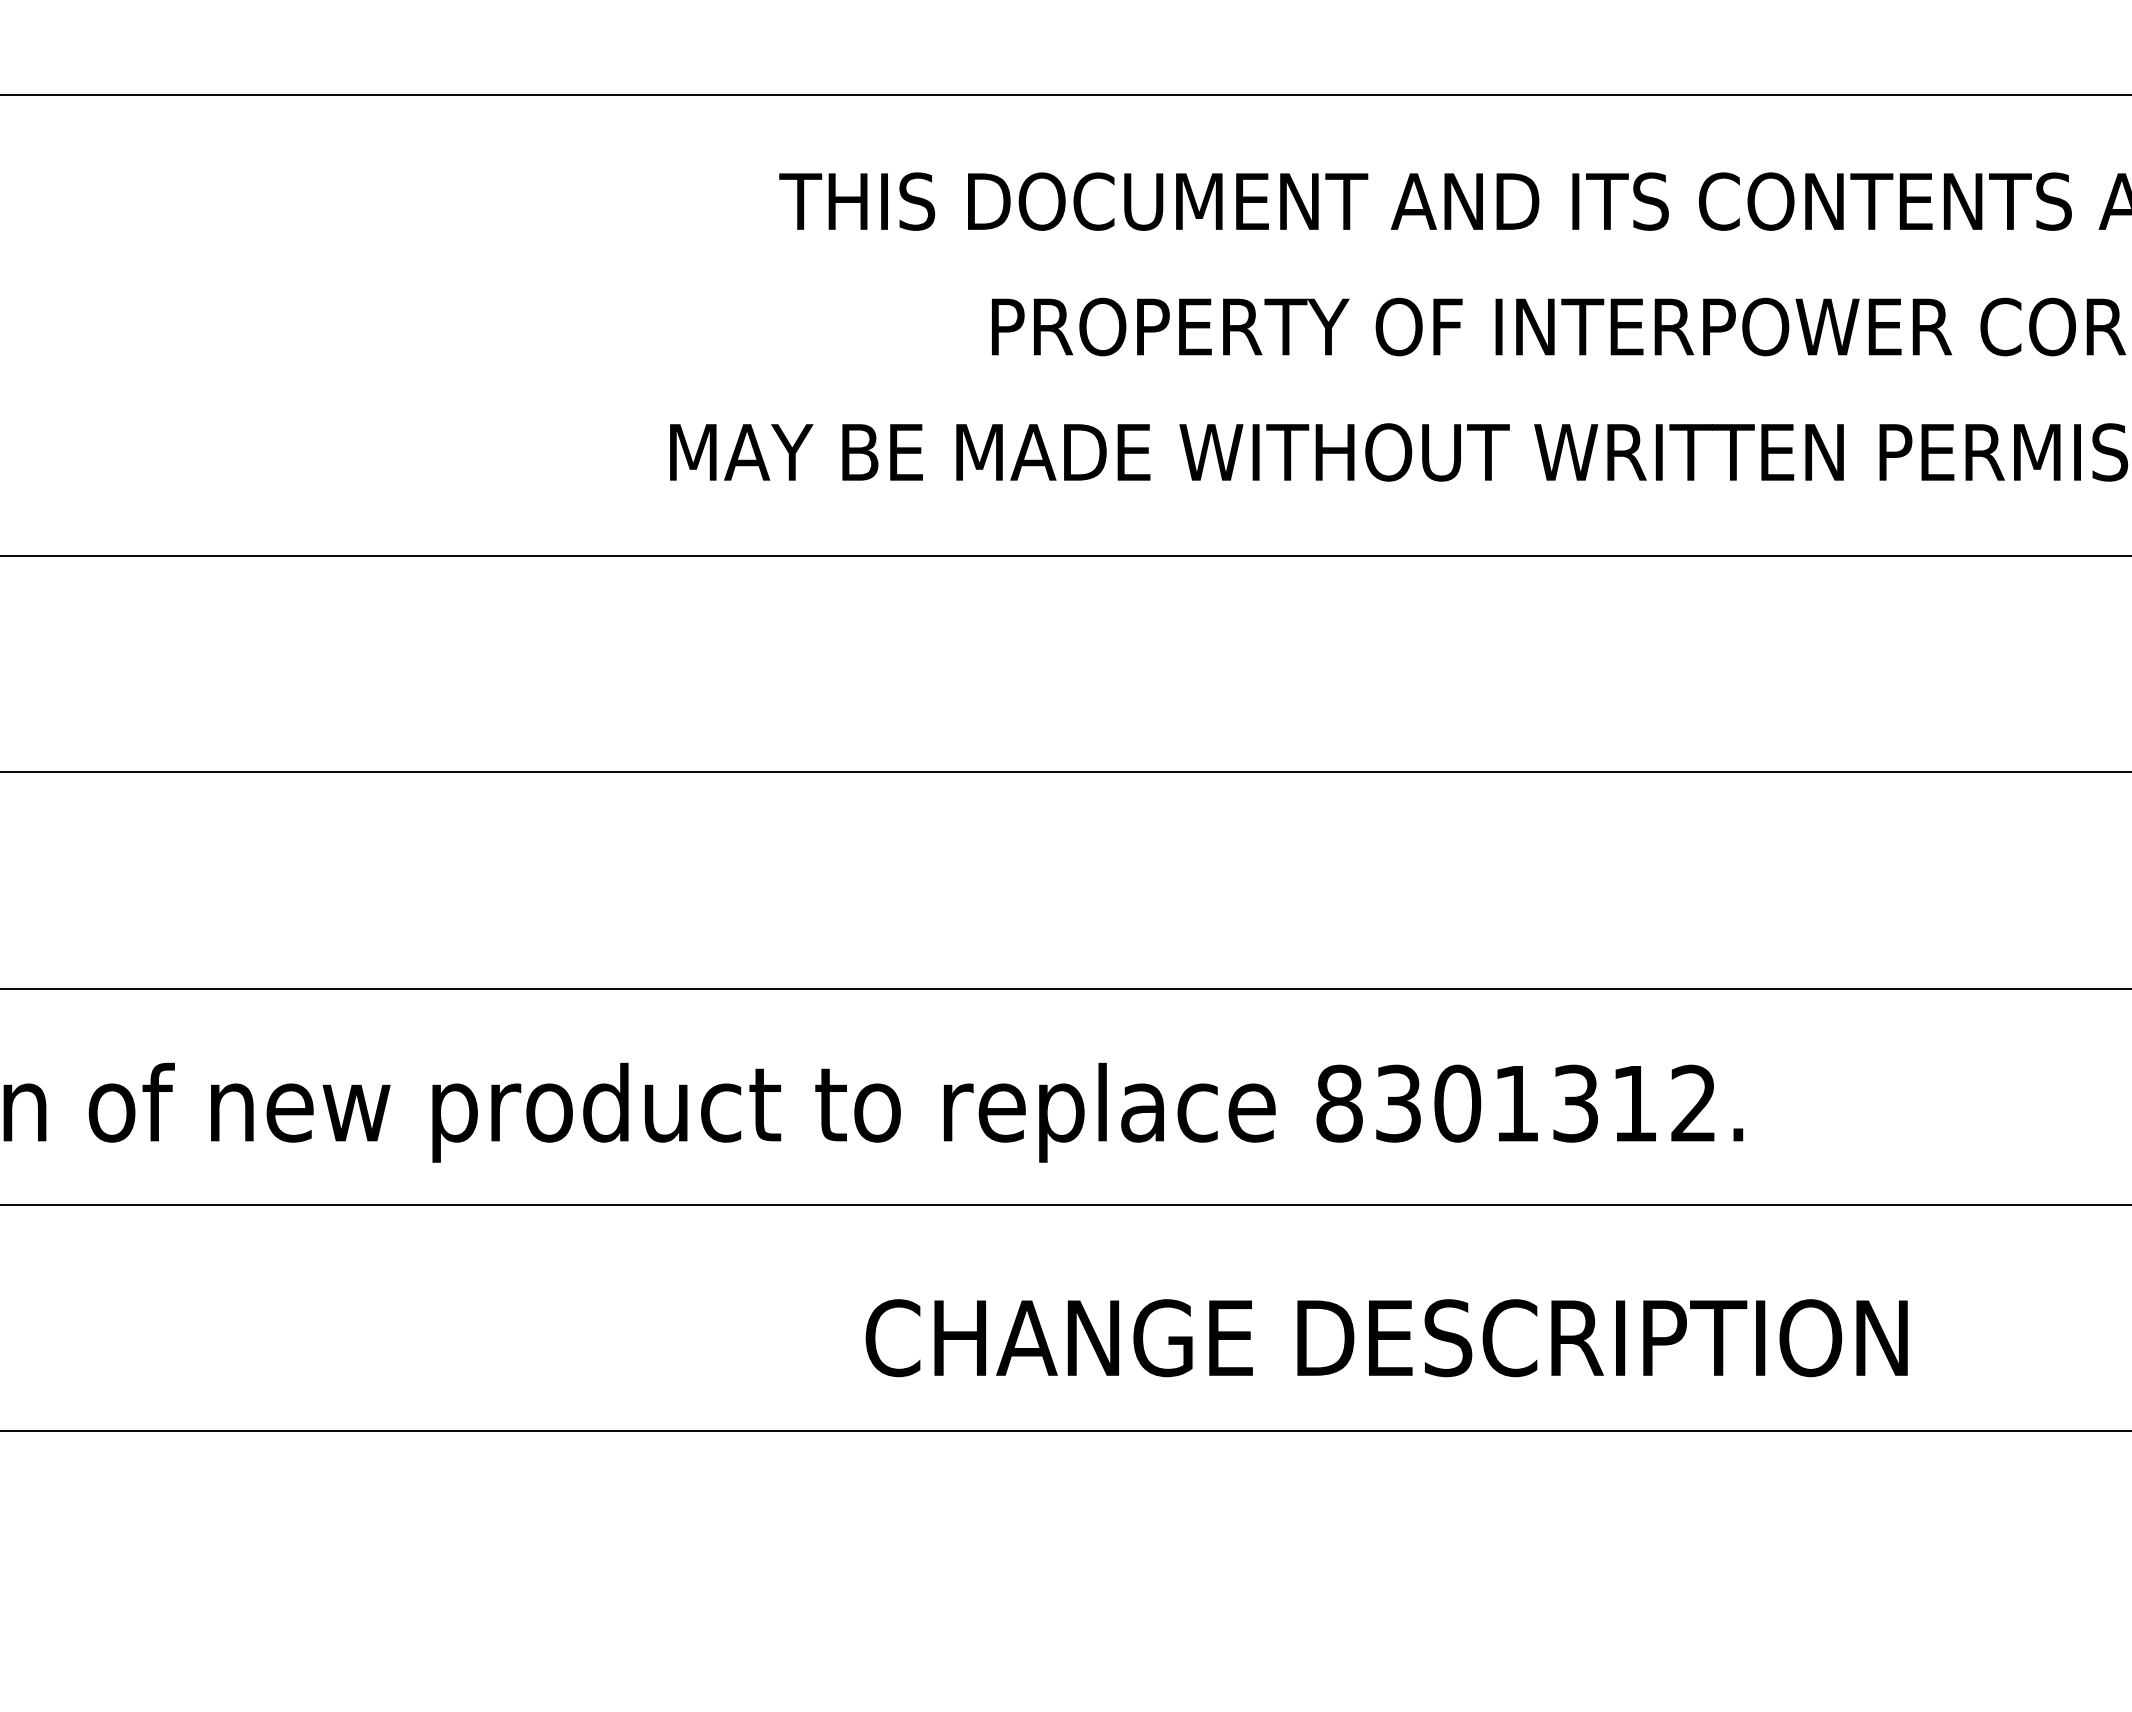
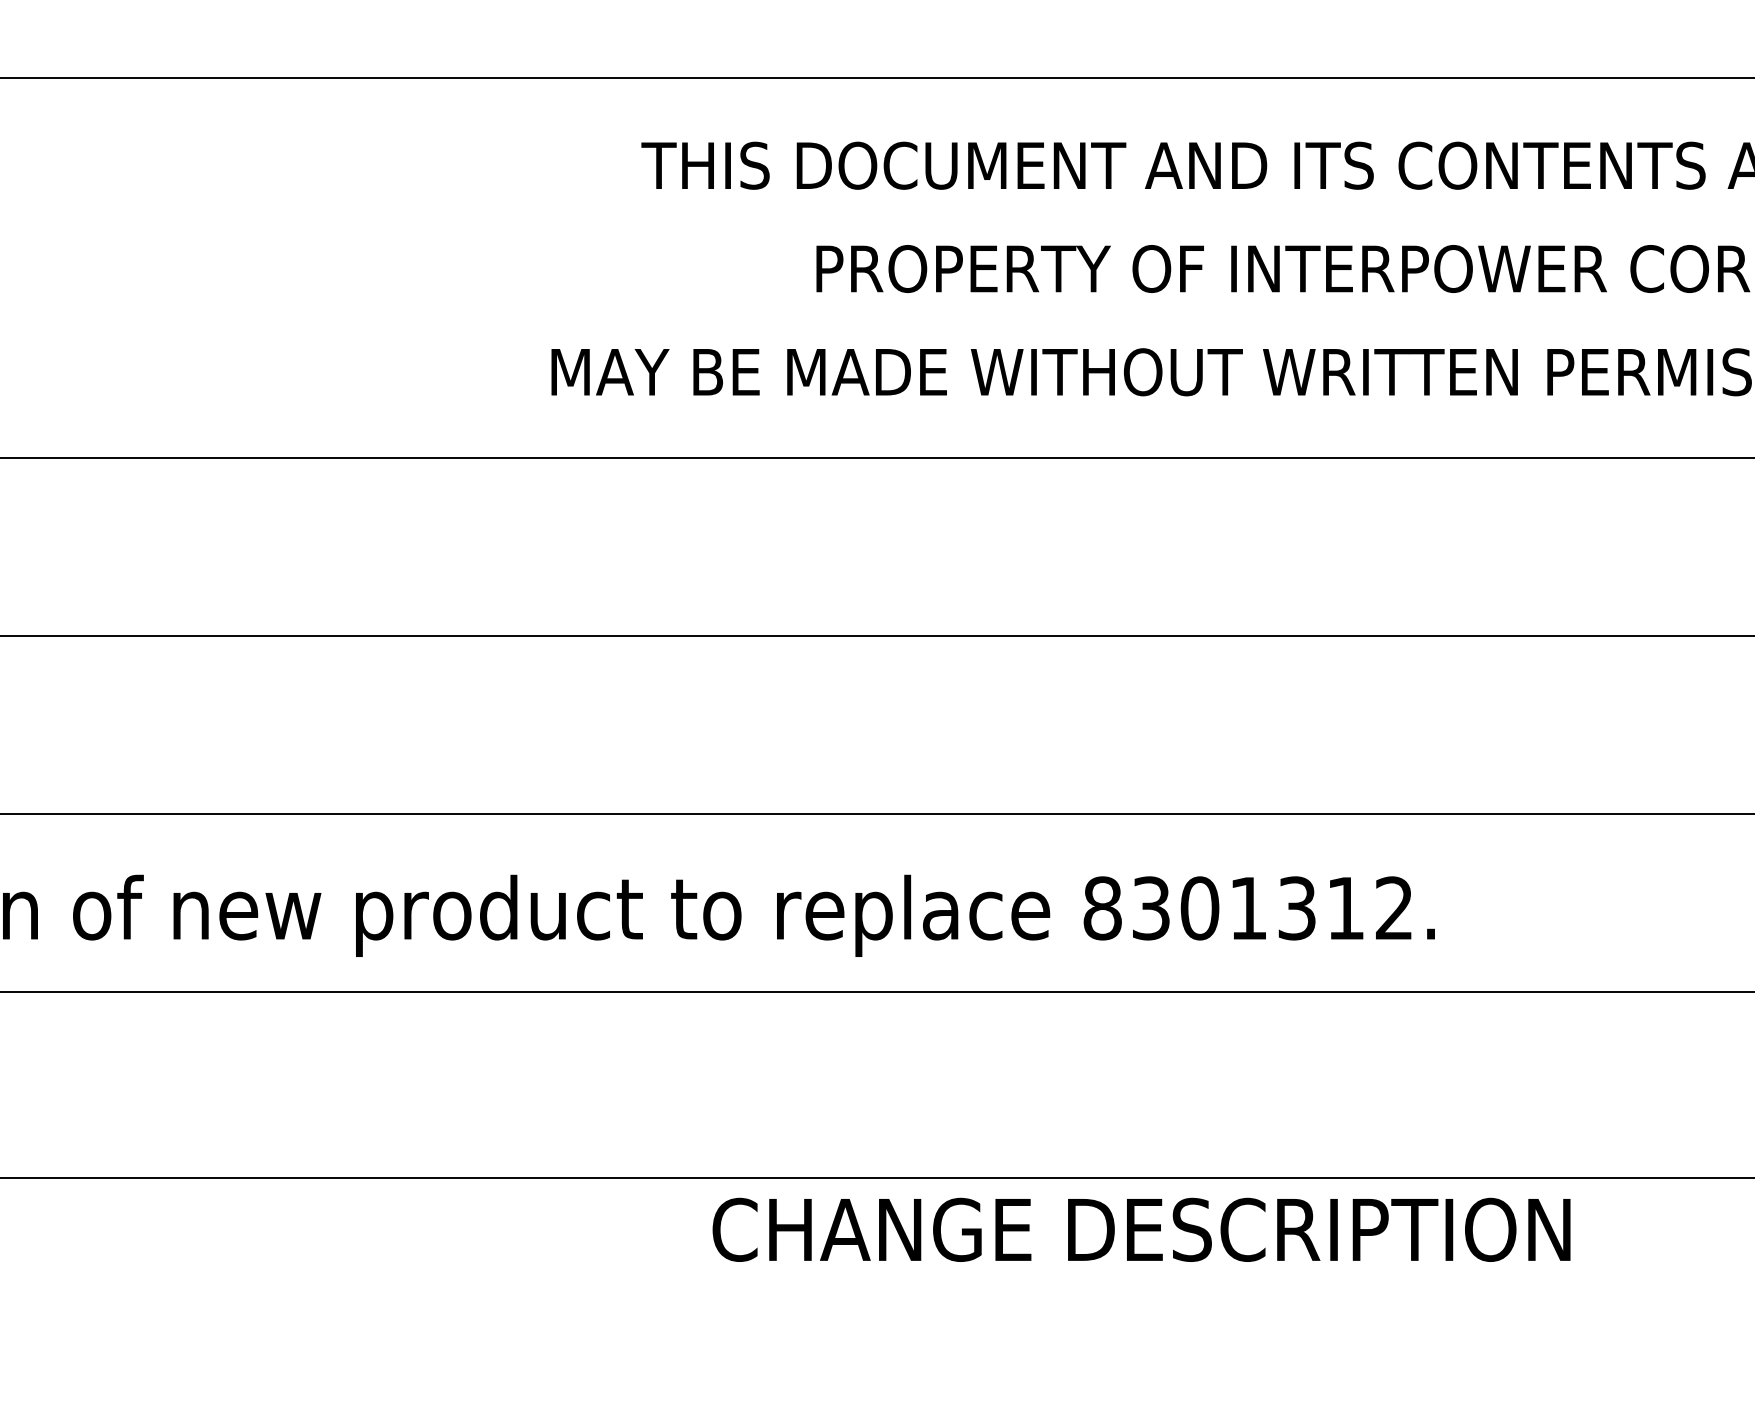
text: (1386, 1338) -> (1141, 1230), moved

